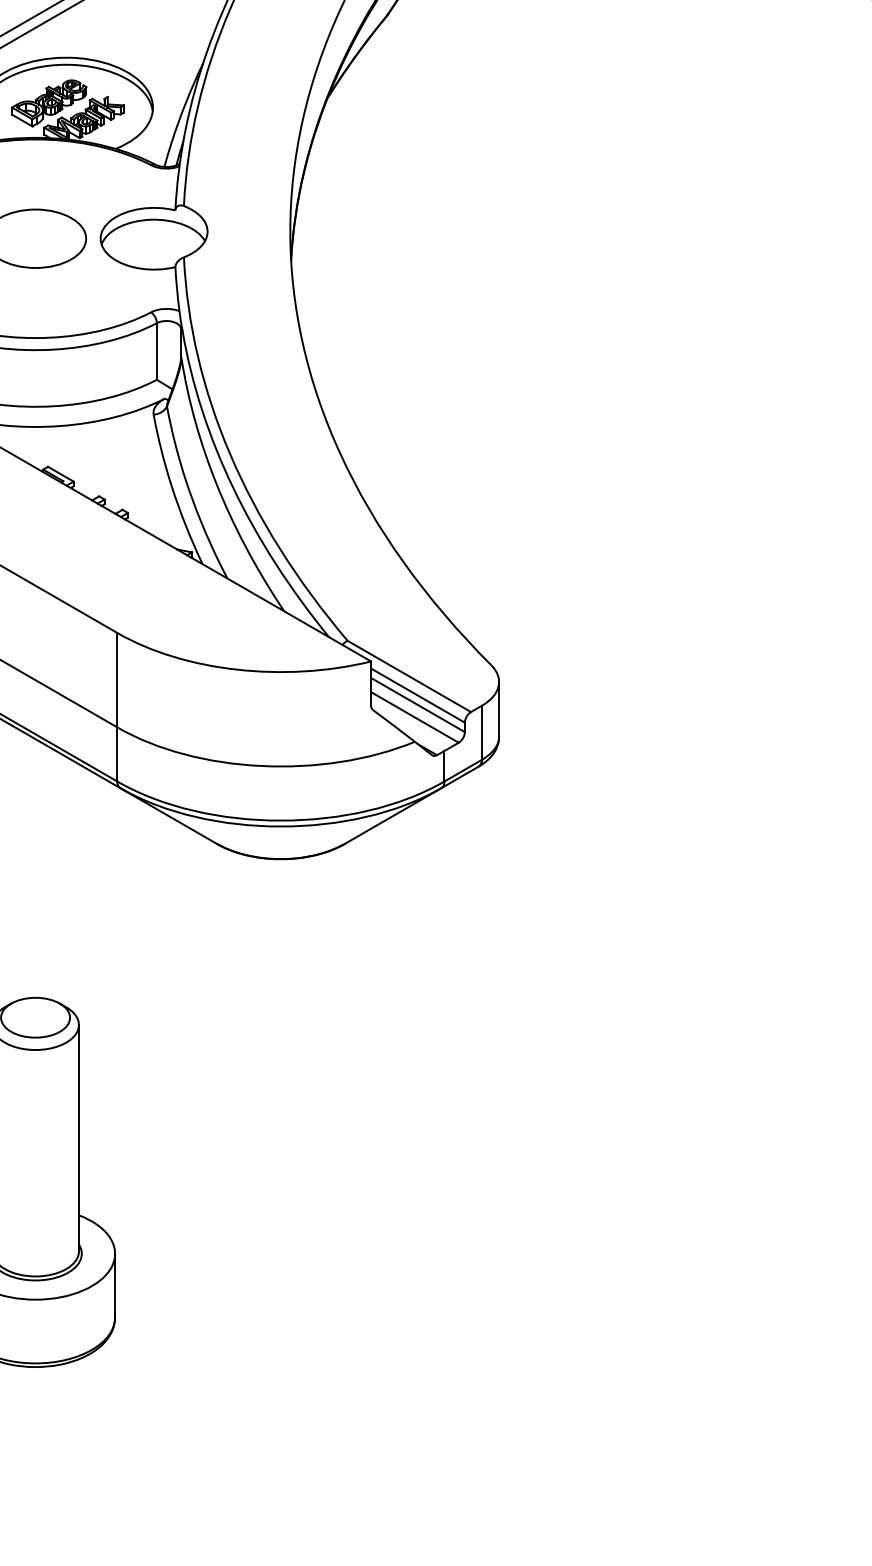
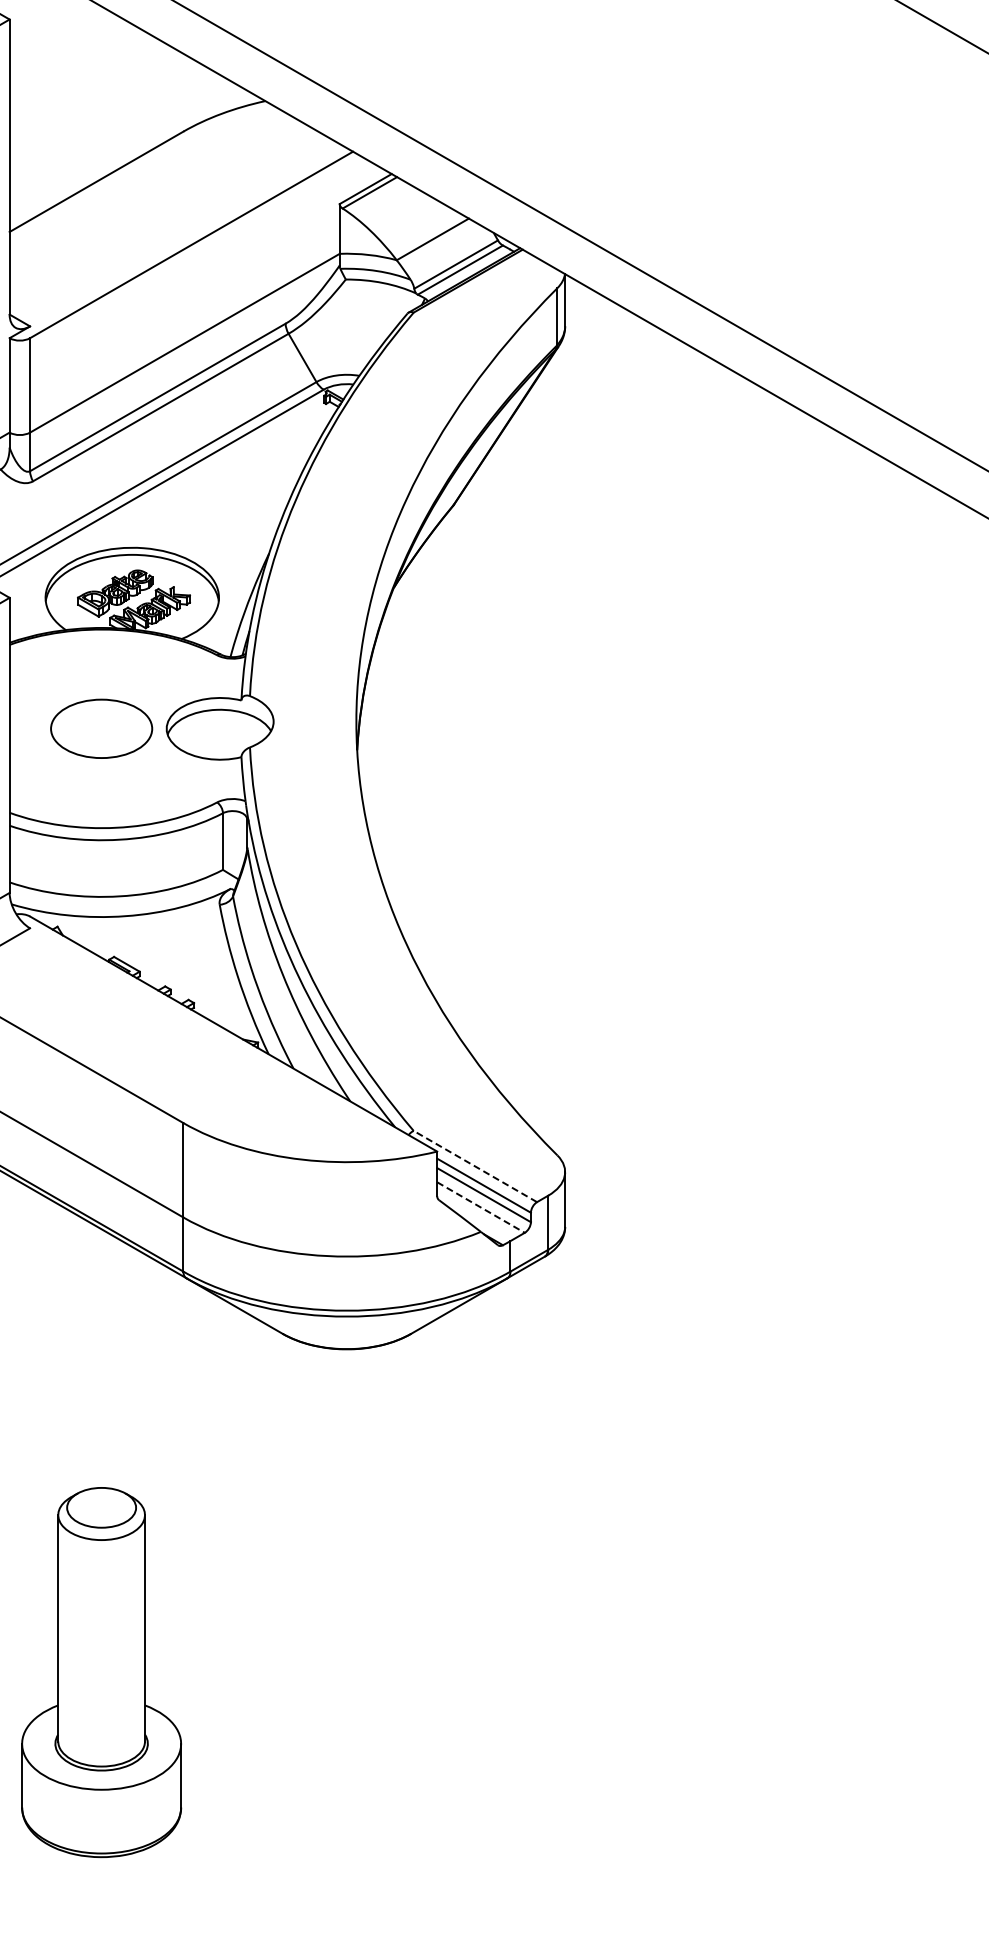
line: (408, 676) -> (474, 1166), solid -> dashed
line: (415, 717) -> (481, 1207), solid -> dashed

